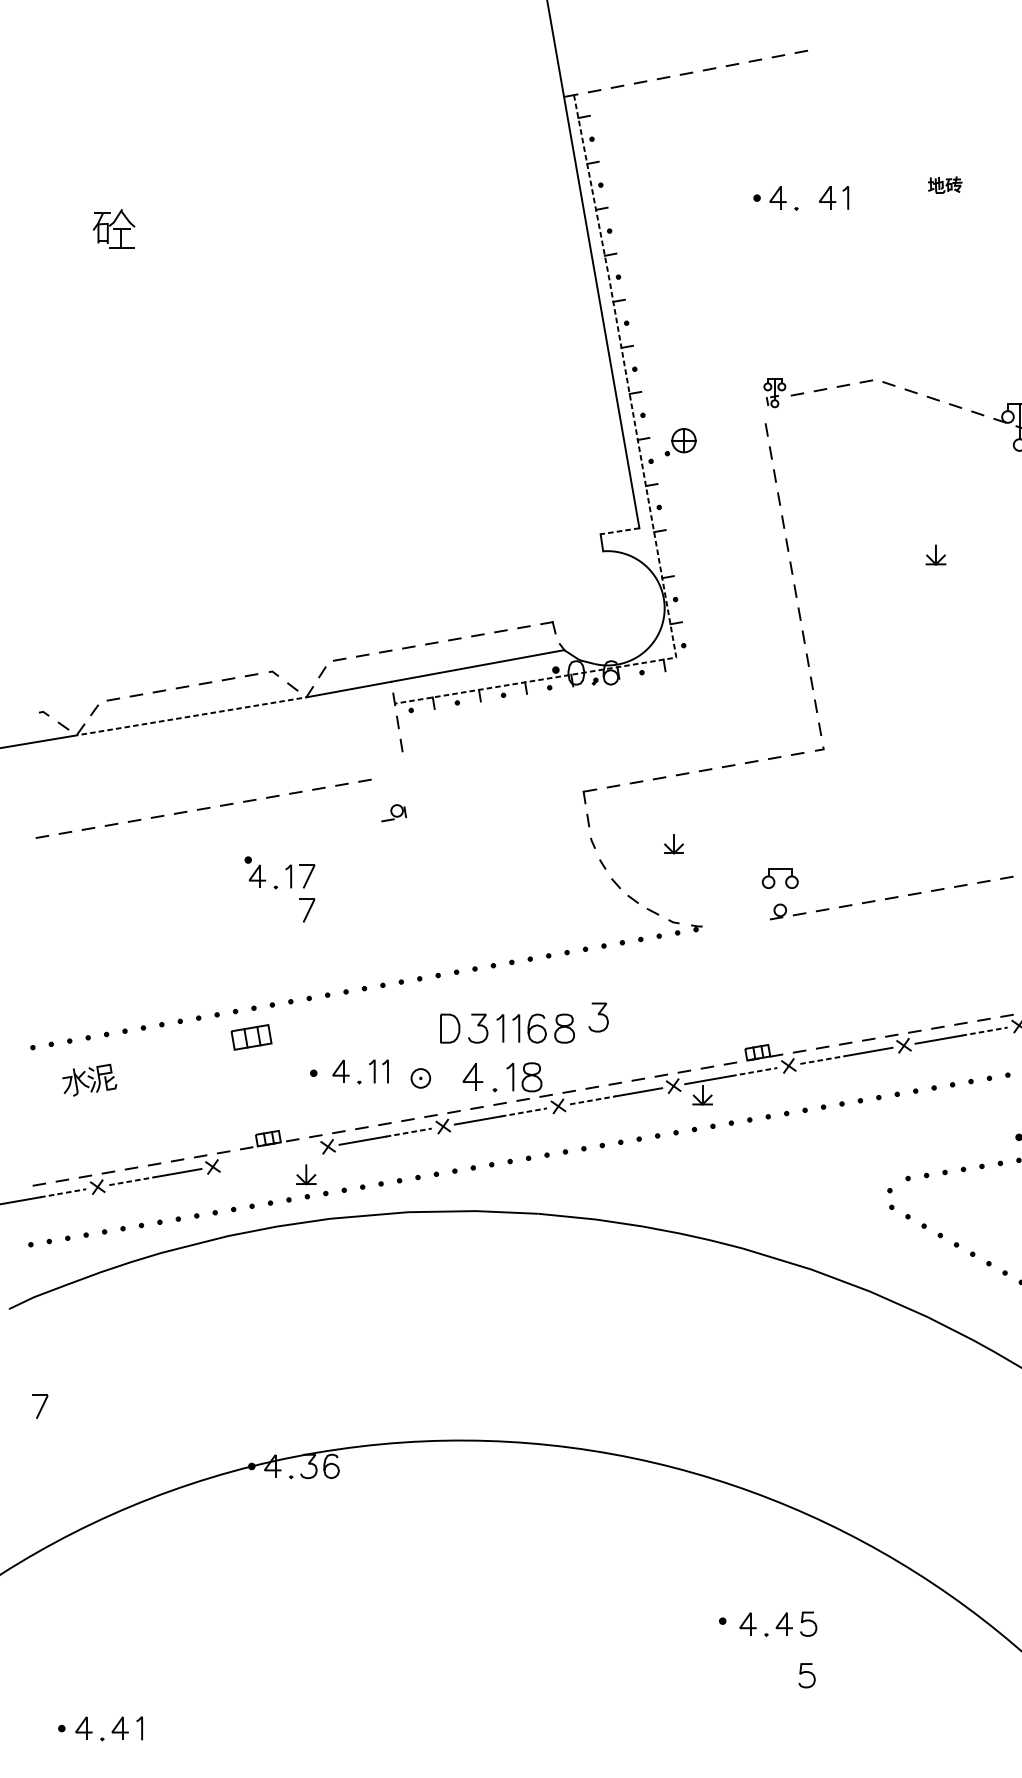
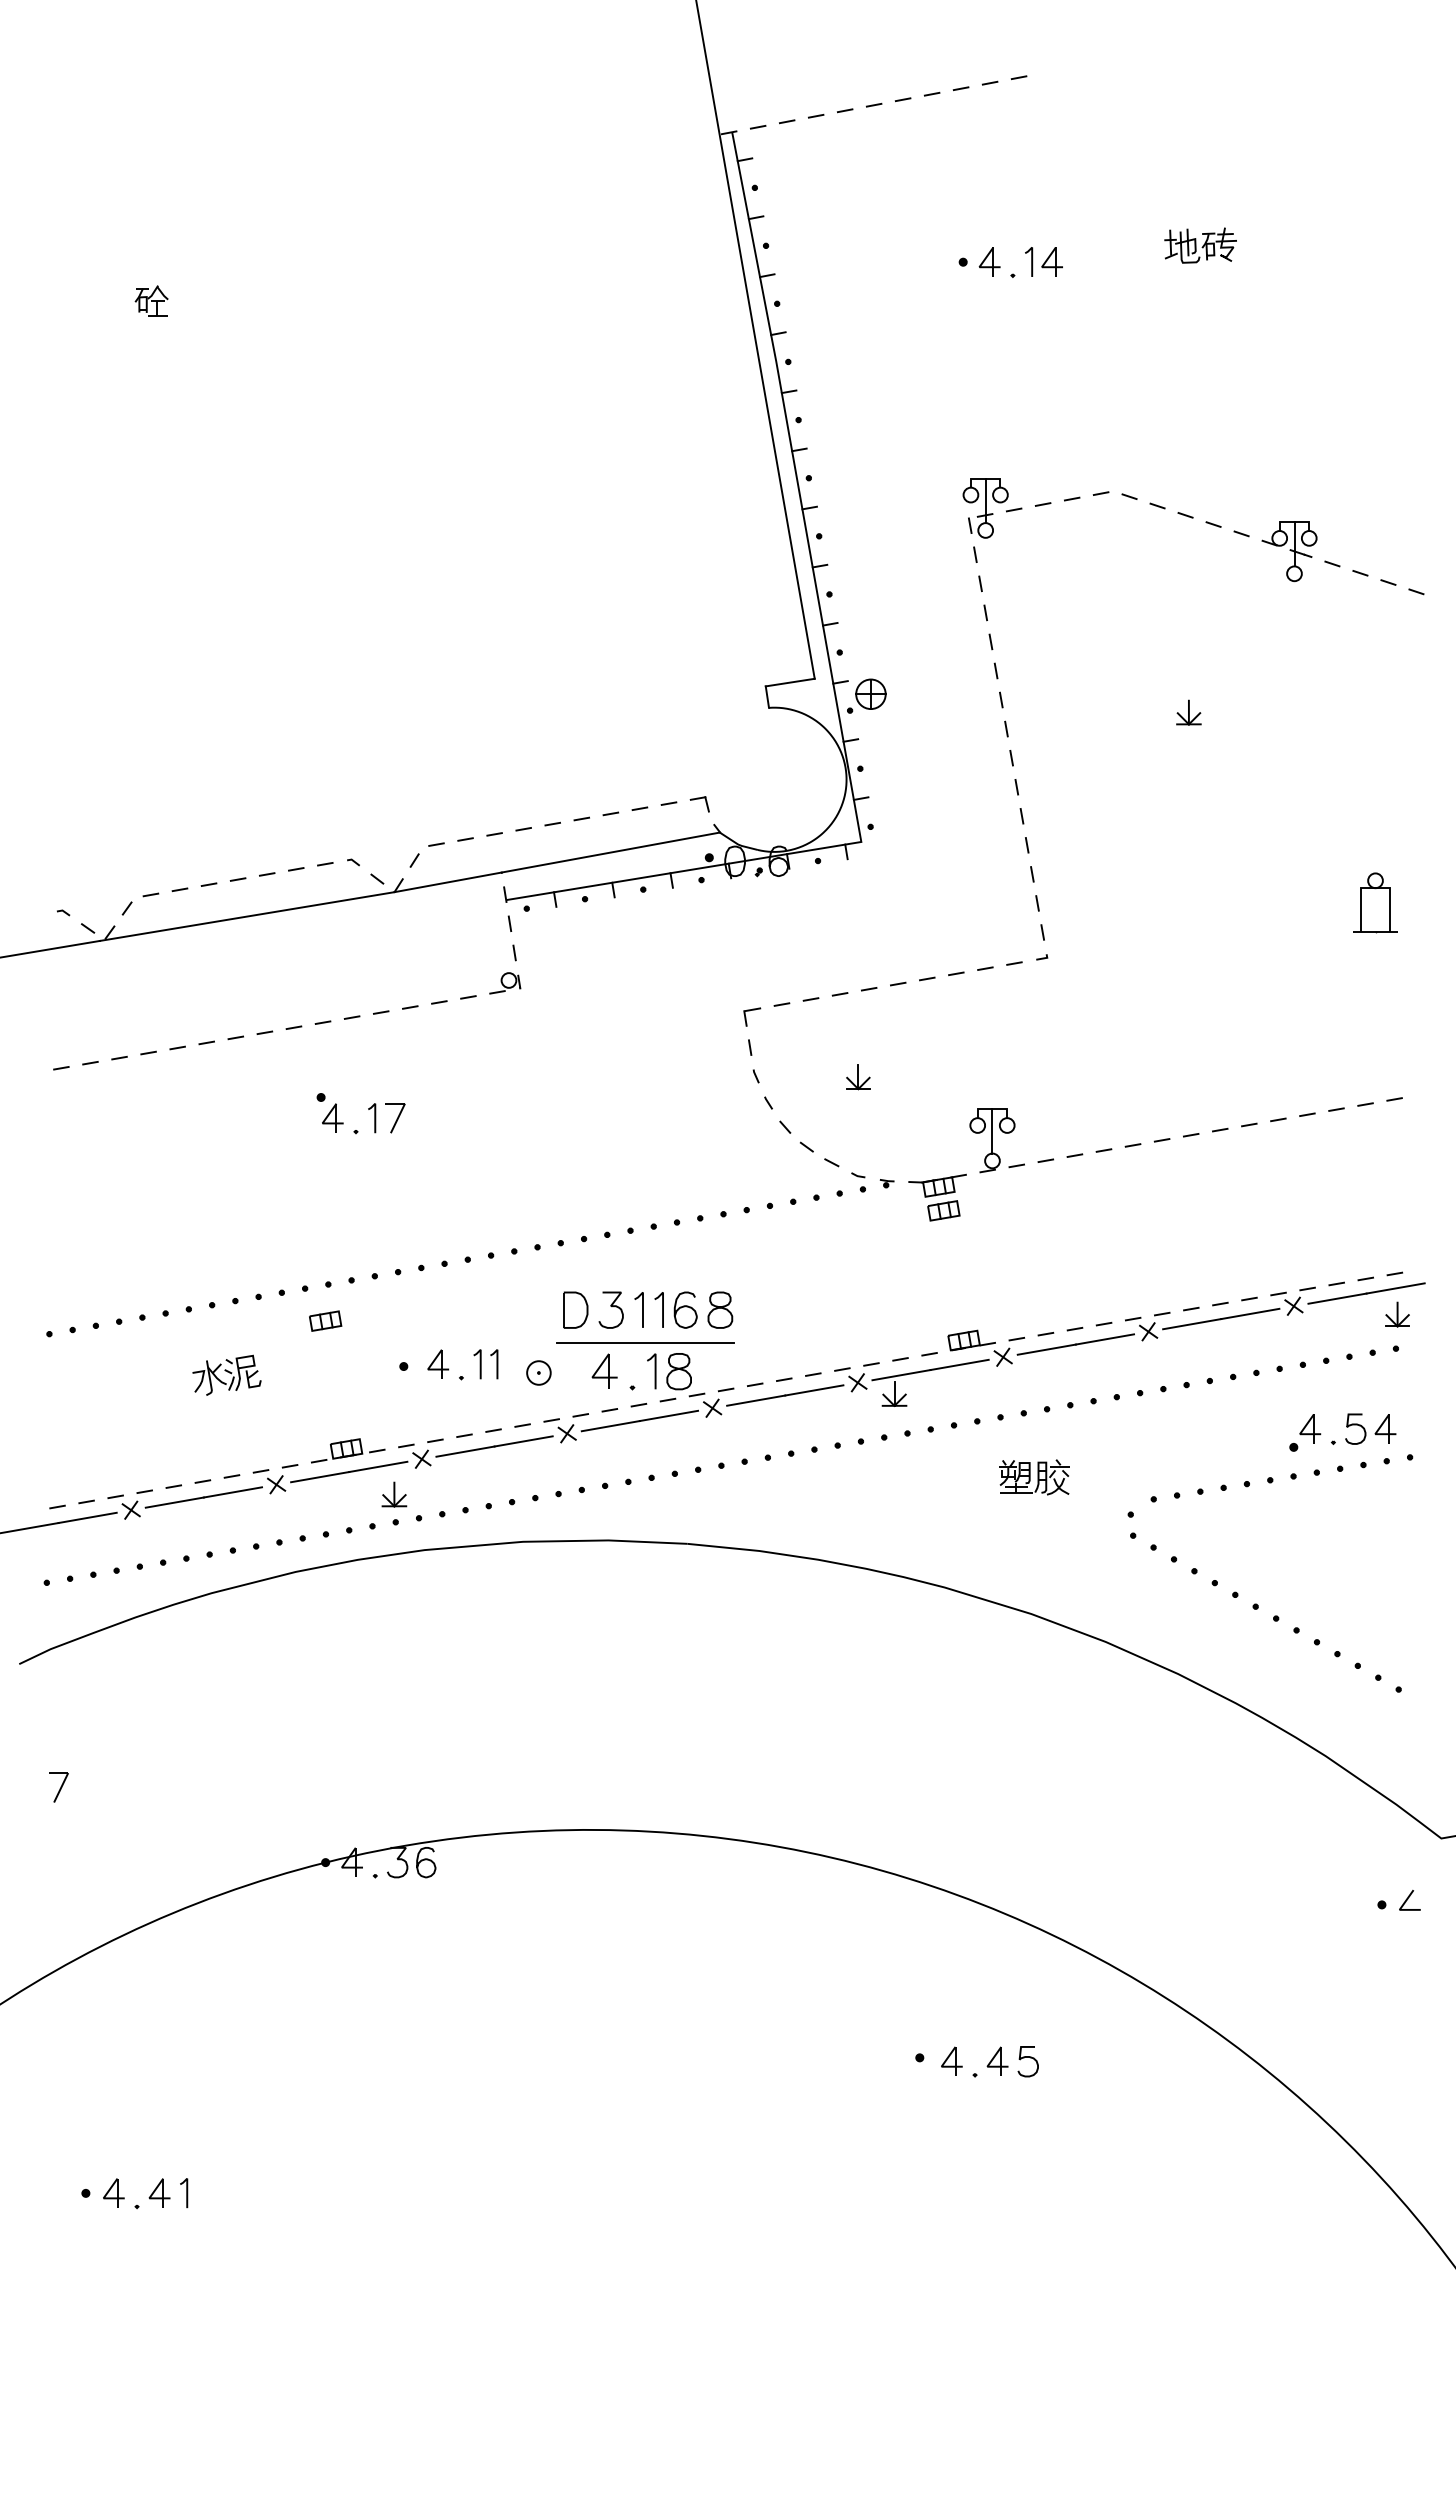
part: (945, 184) -> (1200, 245), size x1.67
line: (847, 197) -> (1031, 261), moved
part: (113, 228) -> (151, 300), size x0.62
part: (774, 393) -> (985, 508), size x1.67
part: (680, 441) -> (866, 695), moved
line: (651, 516) -> (829, 664), dashed -> solid
line: (620, 531) -> (790, 682), dashed -> solid
line: (189, 716) -> (247, 916), dashed -> solid
part: (394, 813) -> (505, 983), moved
line: (780, 887) -> (992, 1131), added
part: (307, 910) -> (395, 1161), removed
part: (736, 939) -> (937, 1197), added
curve: (598, 1015) -> (763, 1293), removed
line: (984, 1031) -> (1250, 1313), dashed -> solid
part: (251, 1036) -> (325, 1320), size x0.62
line: (505, 1055) -> (645, 1343), added
line: (823, 1059) -> (1046, 1349), dashed -> solid
line: (754, 1071) -> (959, 1364), dashed -> solid
part: (89, 1079) -> (226, 1374), moved
line: (593, 1100) -> (756, 1400), dashed -> solid
line: (523, 1112) -> (668, 1415), dashed -> solid
line: (408, 1132) -> (523, 1441), dashed -> solid
line: (270, 1156) -> (349, 1471), added
part: (813, 1161) -> (1034, 1477), added
line: (132, 1181) -> (175, 1502), dashed -> solid
line: (63, 1192) -> (87, 1517), dashed -> solid
curve: (806, 1672) -> (1025, 2122), removed

